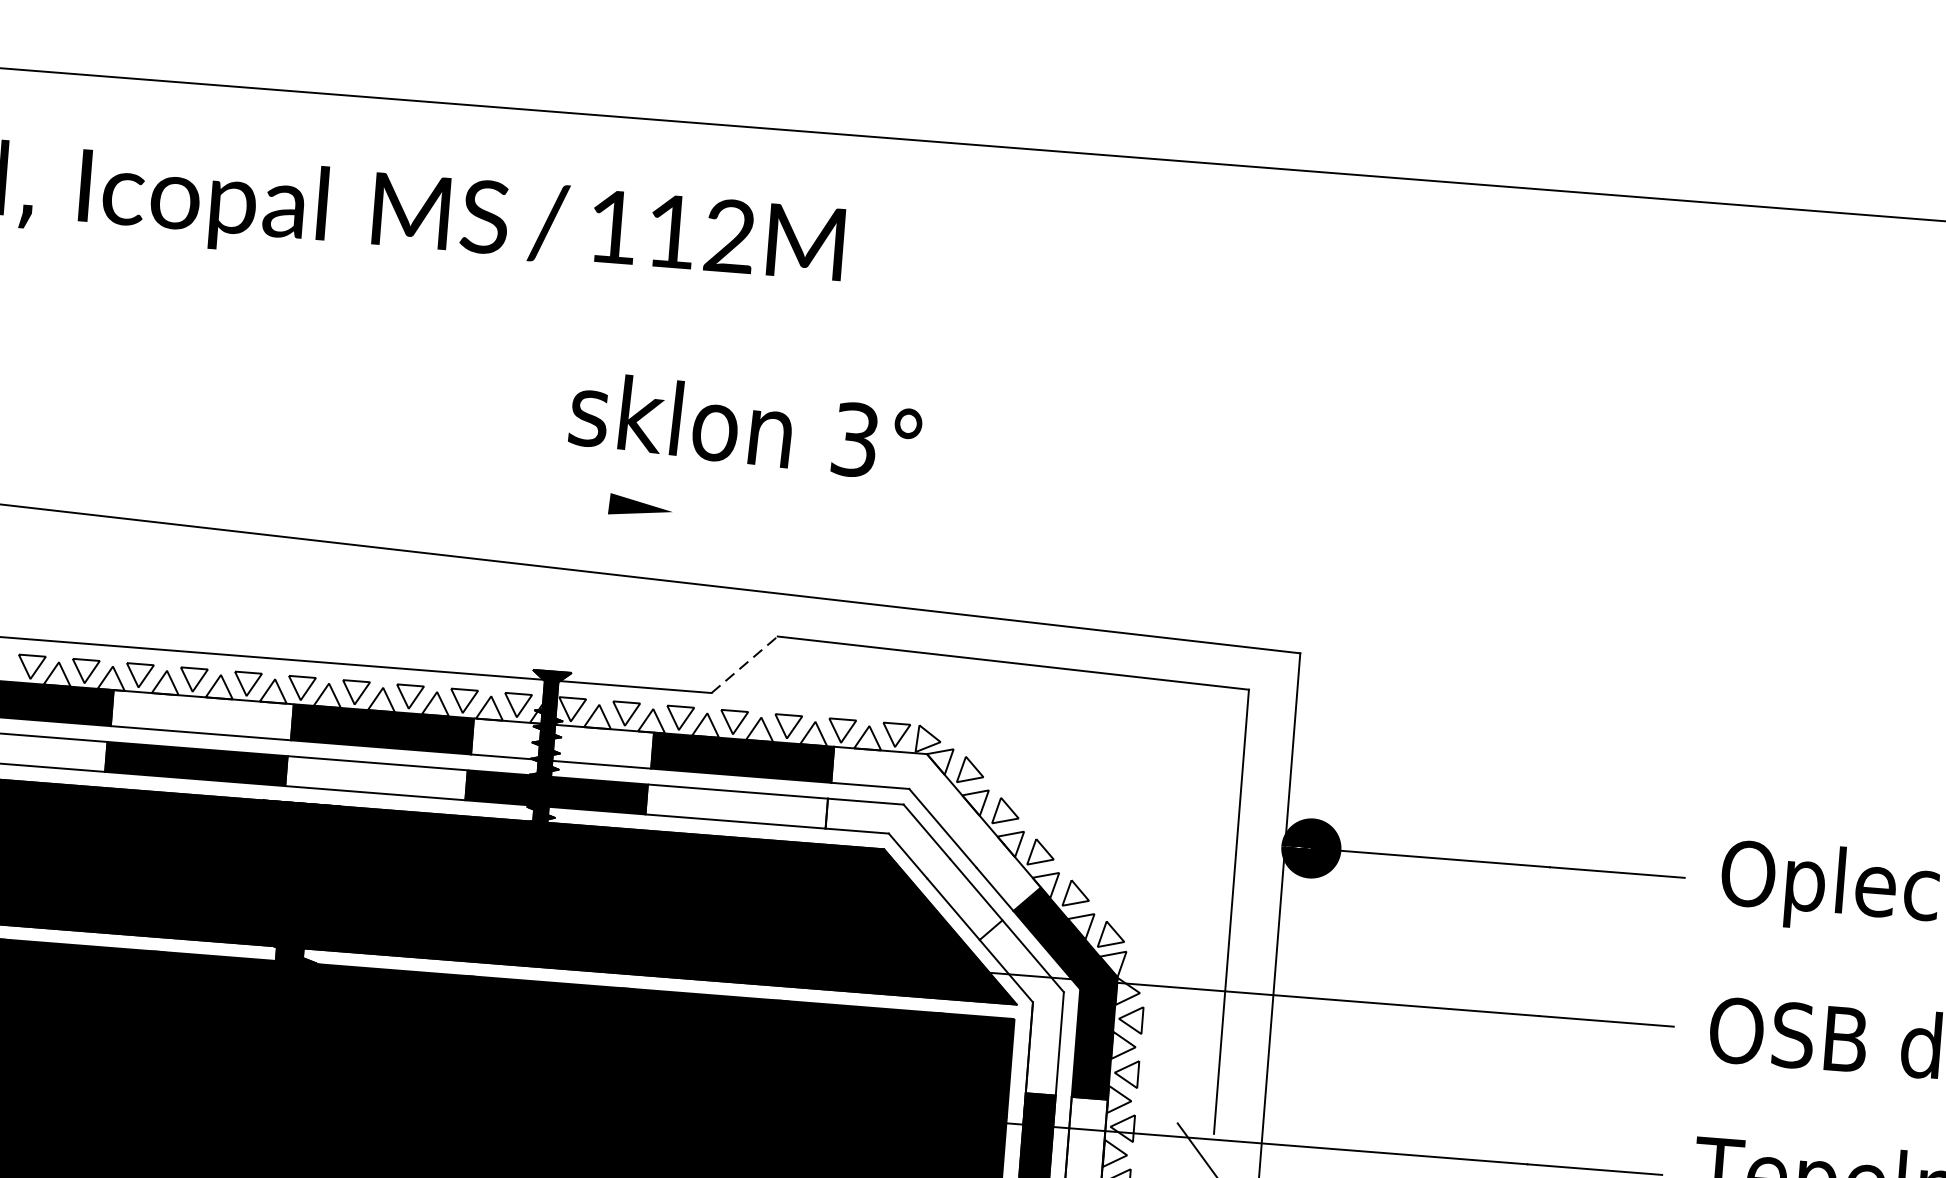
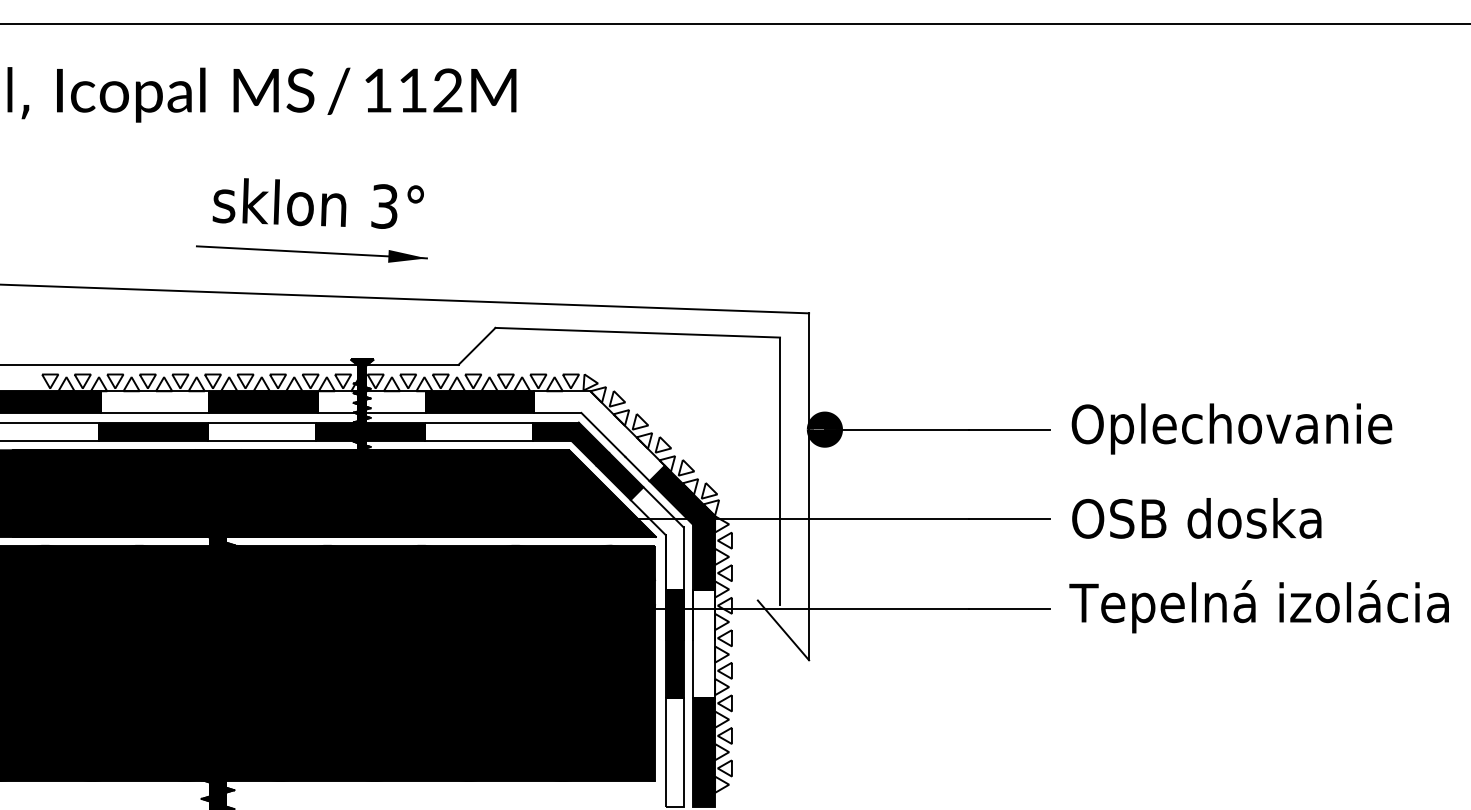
text: (744, 426) -> (317, 203), moved
line: (482, 487) -> (311, 252), added
line: (745, 665) -> (477, 346), dashed -> solid
fill: (914, 870) -> (588, 461), added

